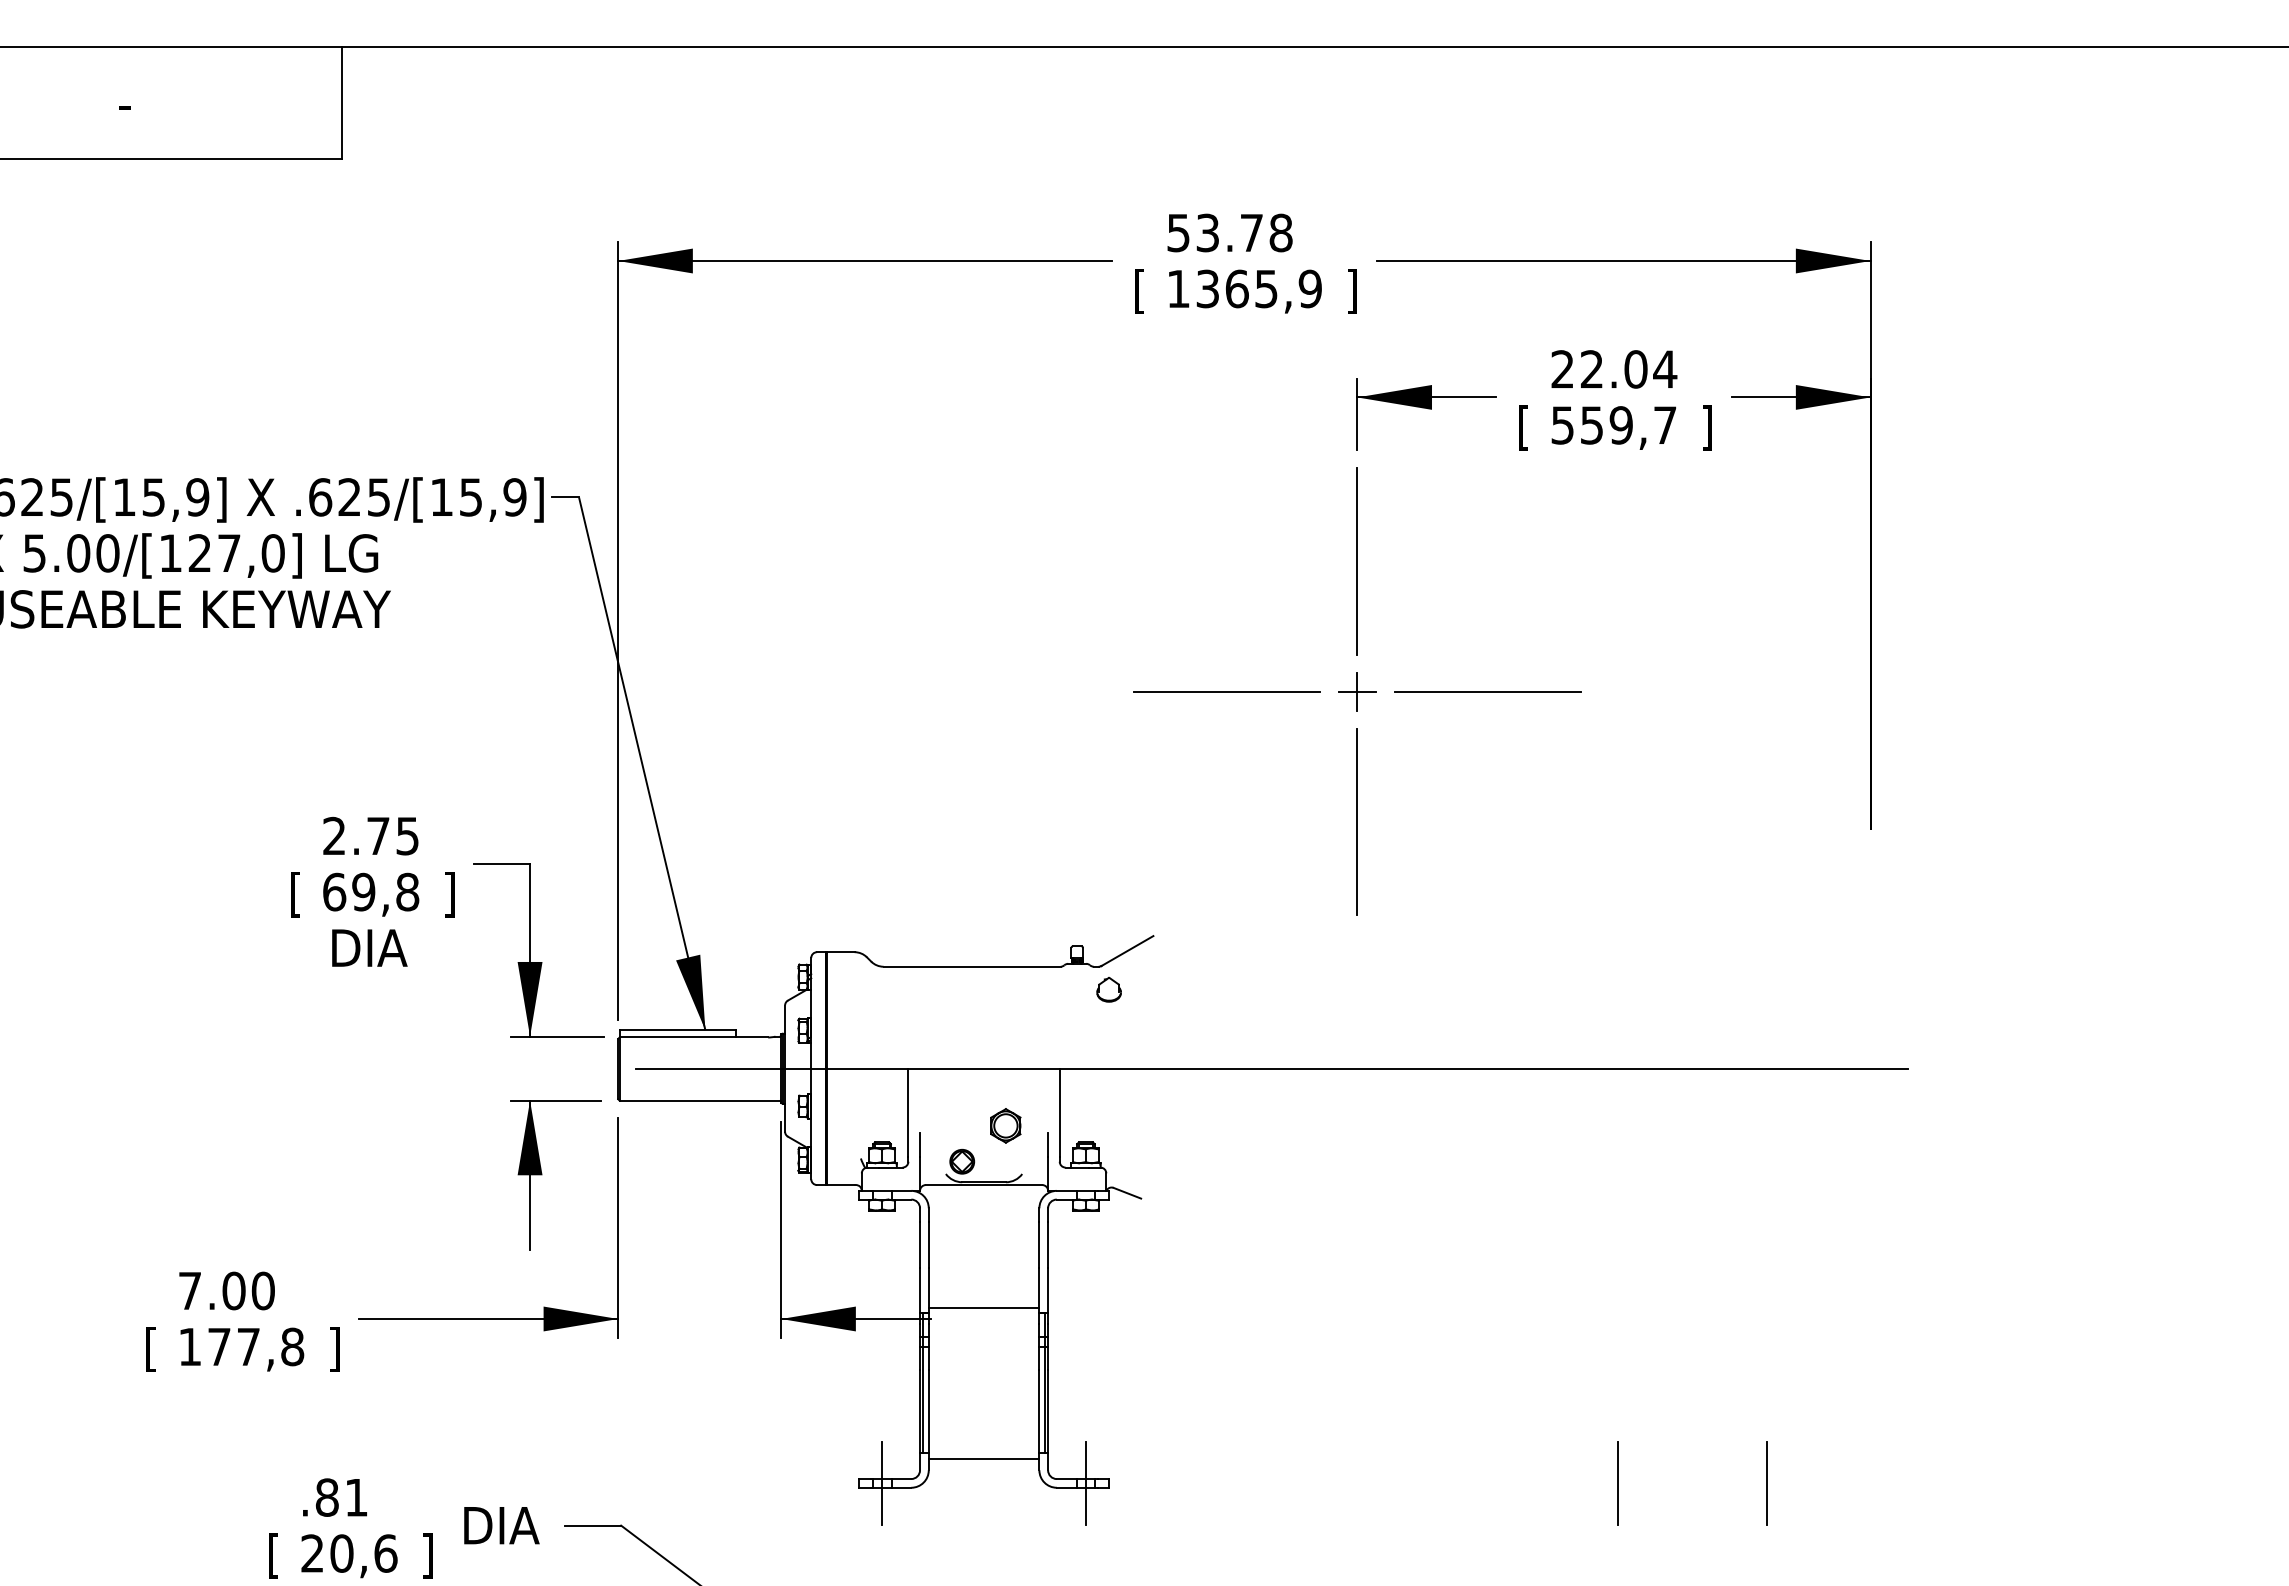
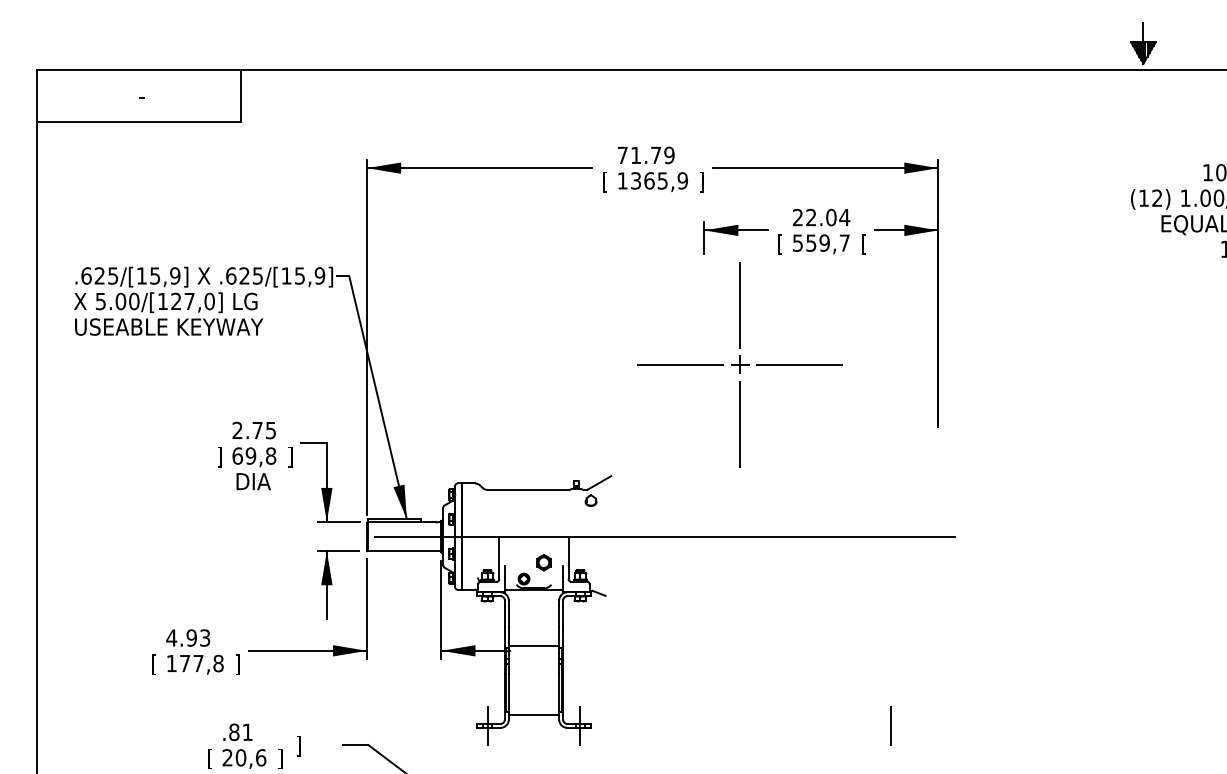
text: (1228, 233) -> (645, 155), 53.78 -> 71.79
text: (1706, 428) -> (863, 244), ] -> [
part: (1355, 691) -> (739, 364), moved
text: (294, 893) -> (219, 456), [ -> ]
text: (226, 1289) -> (188, 637), 7.00 -> 4.93
line: (1616, 1482) -> (822, 725), removed
text: (500, 1528) -> (313, 746), DIA -> ]

